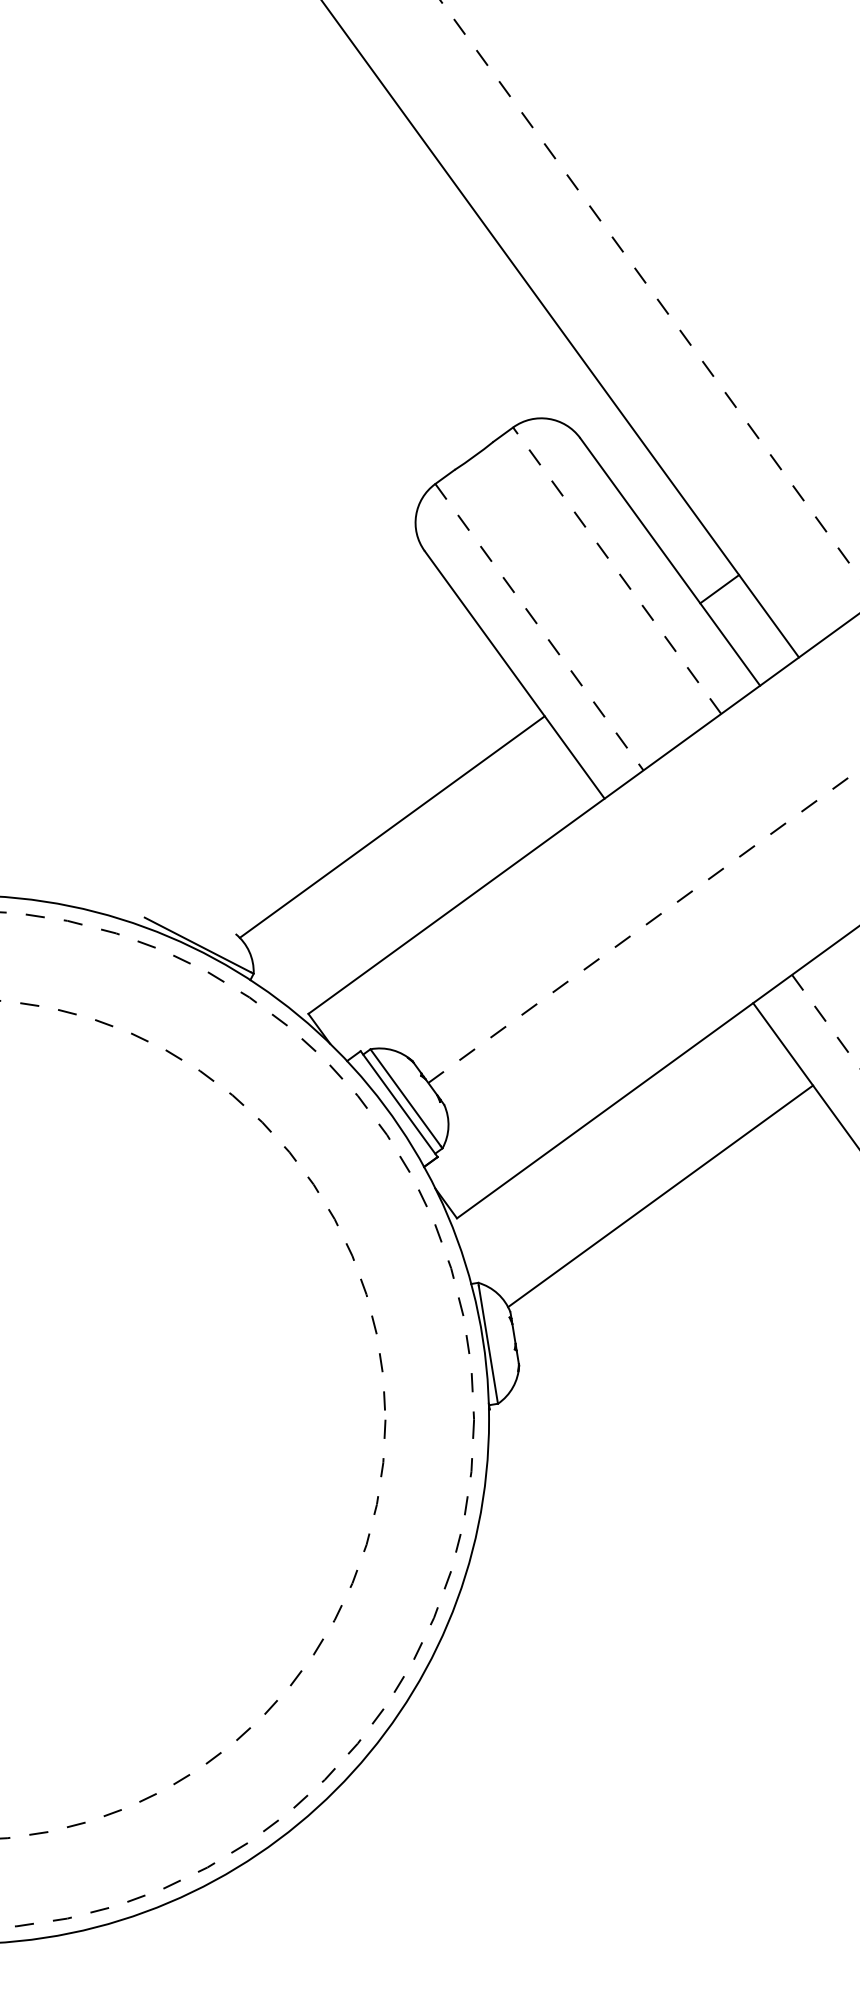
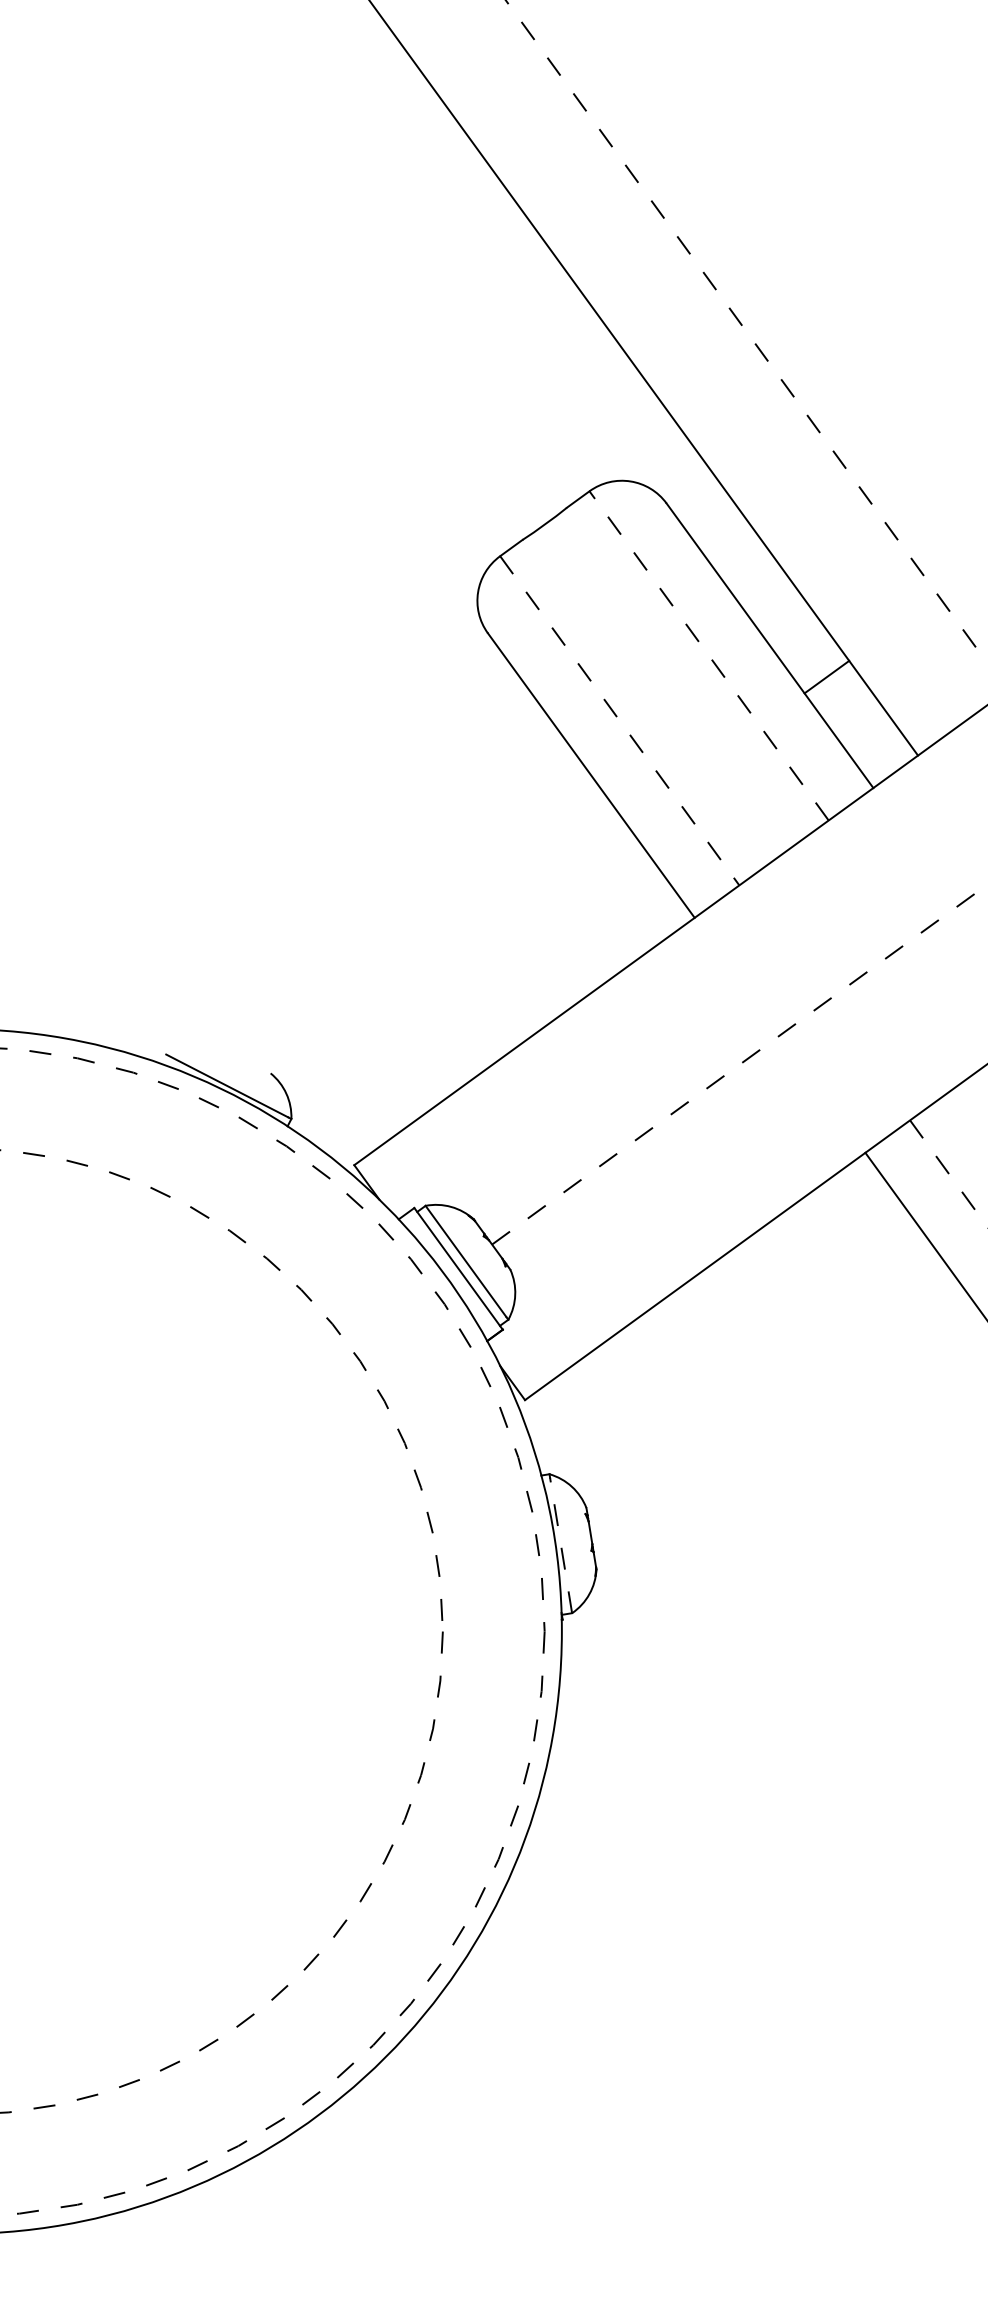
line: (392, 827) -> (450, 950), removed
line: (660, 1196) -> (758, 1374), removed
line: (488, 1344) -> (561, 1545), solid -> dashed

